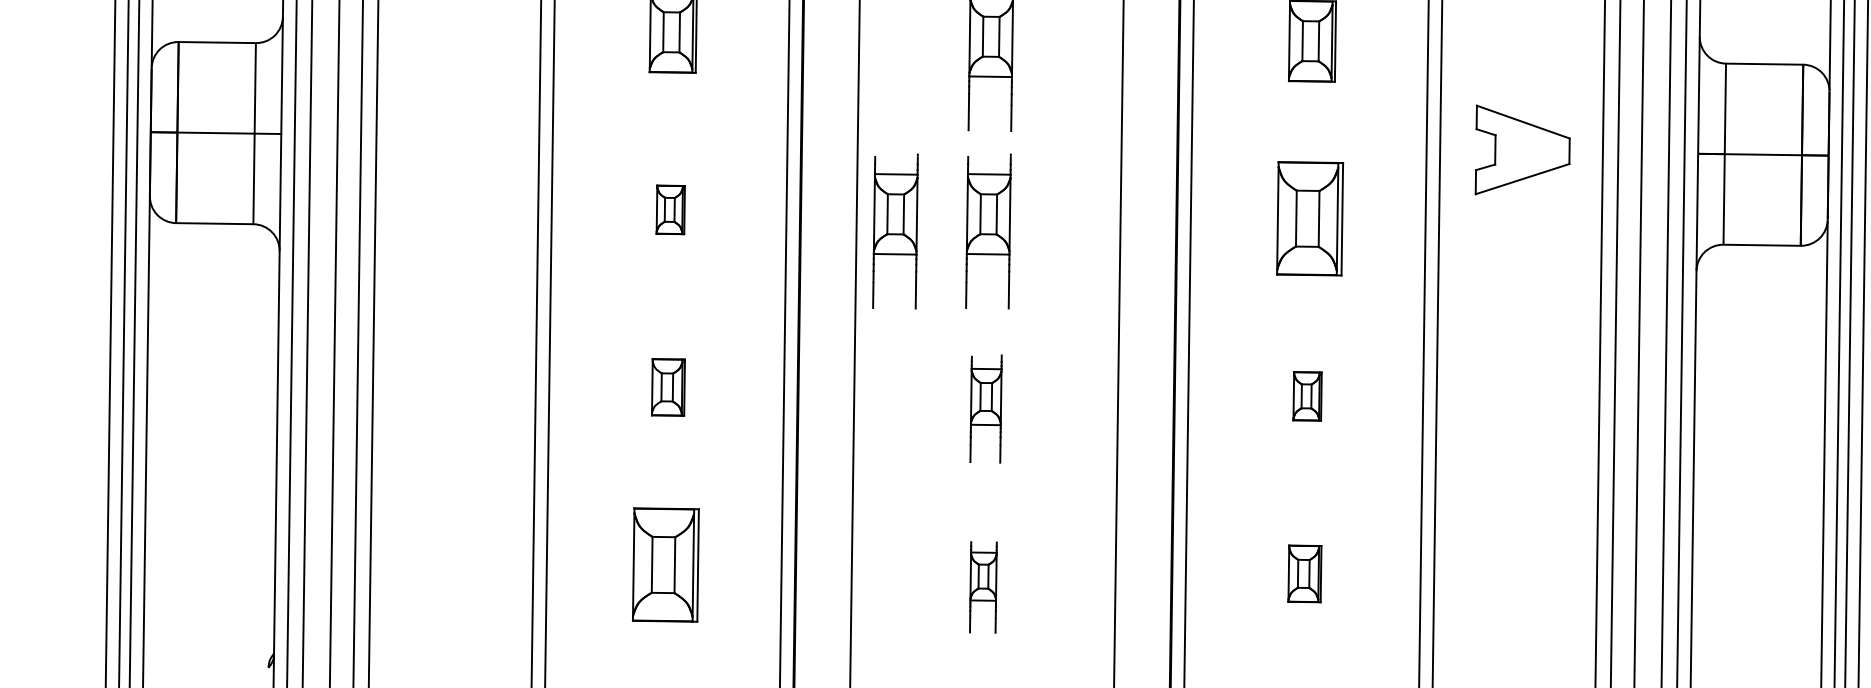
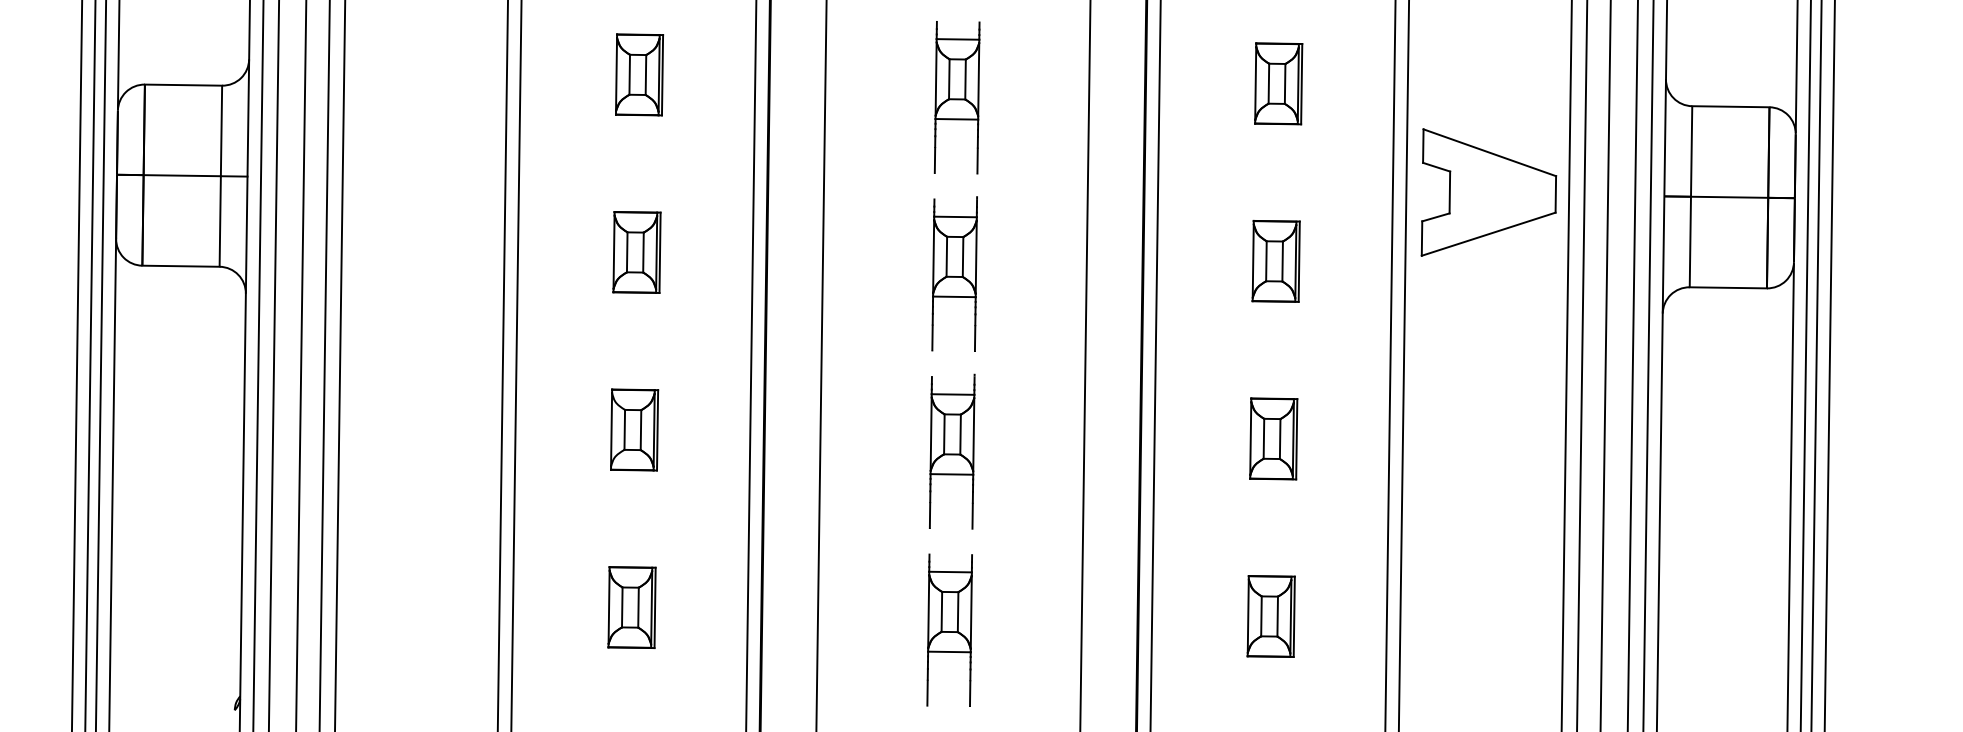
part: (1522, 149) -> (1488, 192), size x1.43
part: (670, 209) -> (636, 252), size x1.67
part: (1309, 218) -> (1275, 261), size x0.71
part: (895, 230) -> (861, 273), removed
part: (668, 386) -> (634, 429), size x1.43
part: (1307, 395) -> (1273, 438), size x1.67
part: (986, 408) -> (952, 451), size x1.43
part: (665, 564) -> (631, 607), size x0.71
part: (1304, 573) -> (1270, 616), size x1.43
part: (983, 586) -> (949, 629), size x1.67

